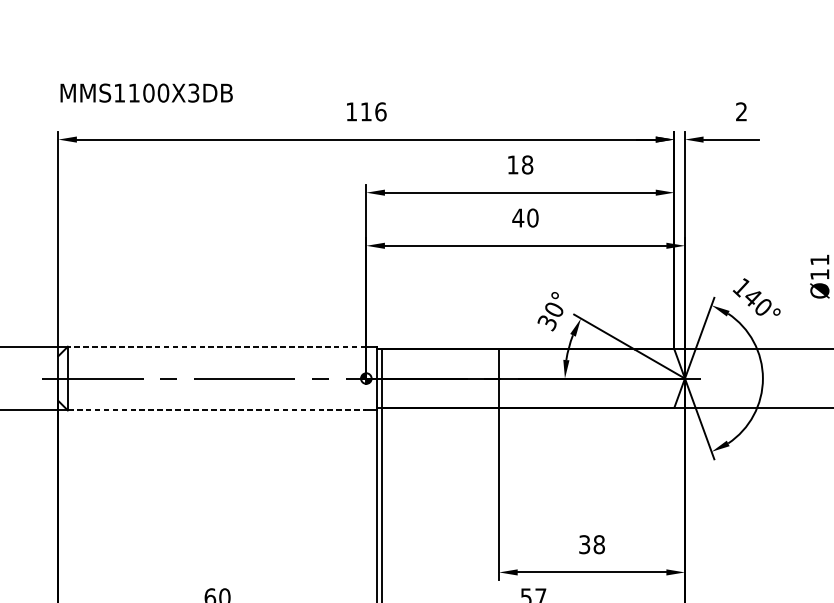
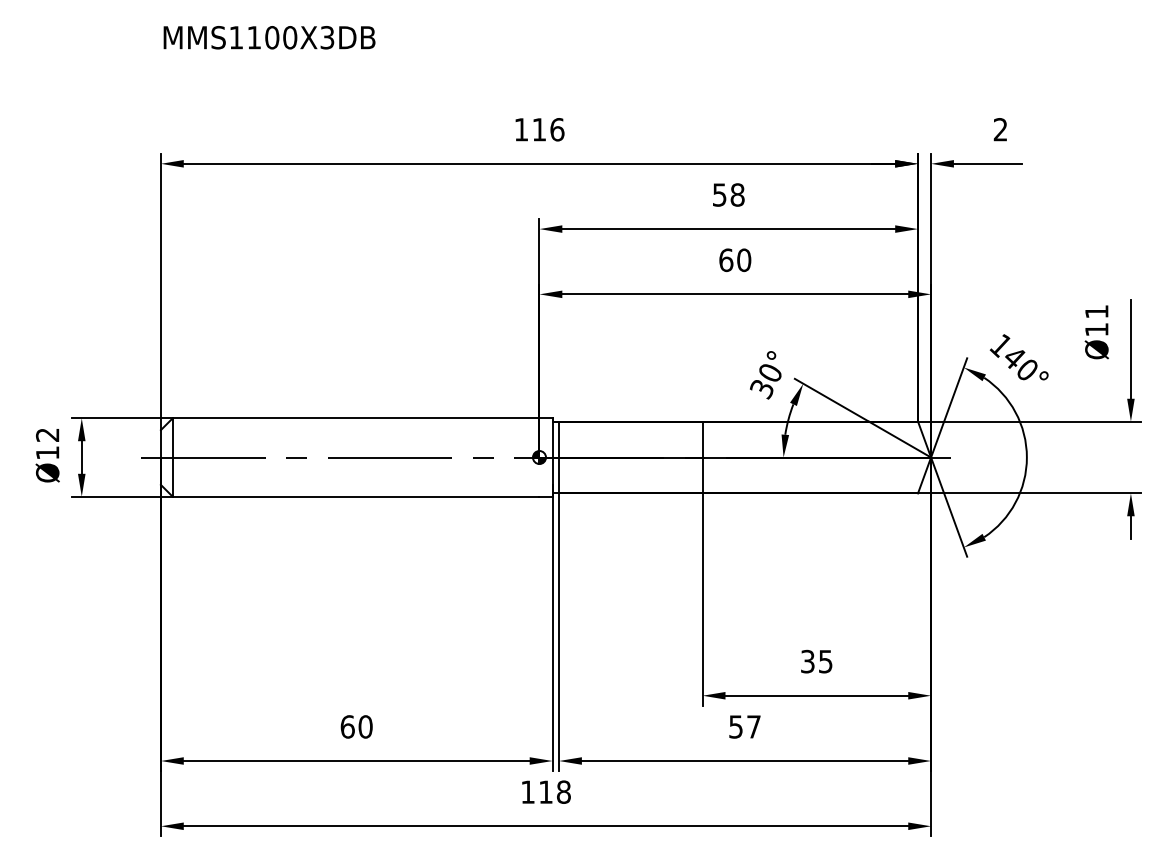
text: (146, 92) -> (269, 37), moved
text: (512, 164) -> (719, 194), 18 -> 58
text: (517, 218) -> (725, 260), 40 -> 60
line: (216, 346) -> (355, 418), dashed -> solid
line: (217, 410) -> (356, 496), dashed -> solid
text: (599, 544) -> (825, 661), 38 -> 35

